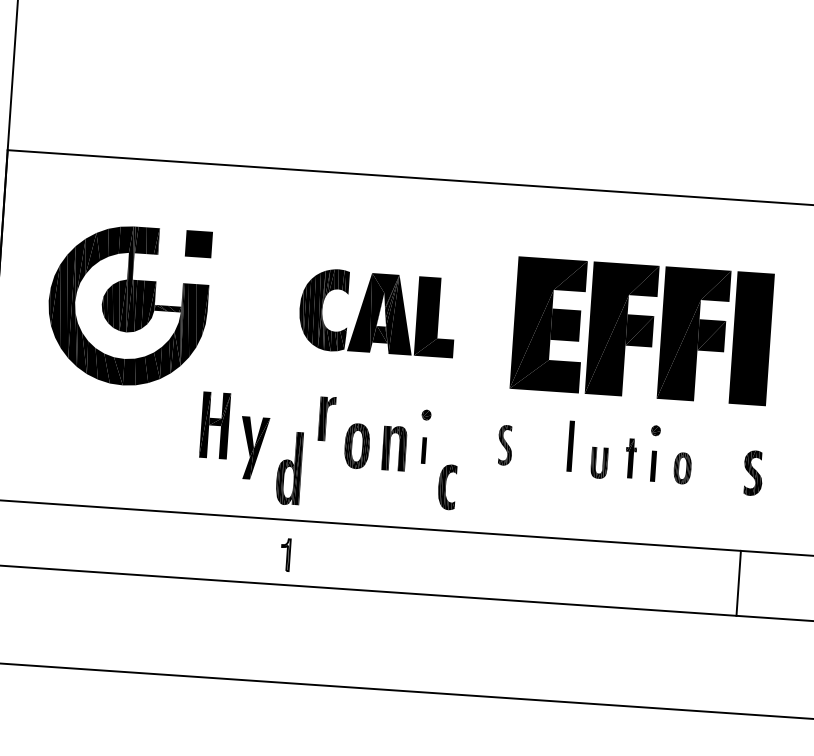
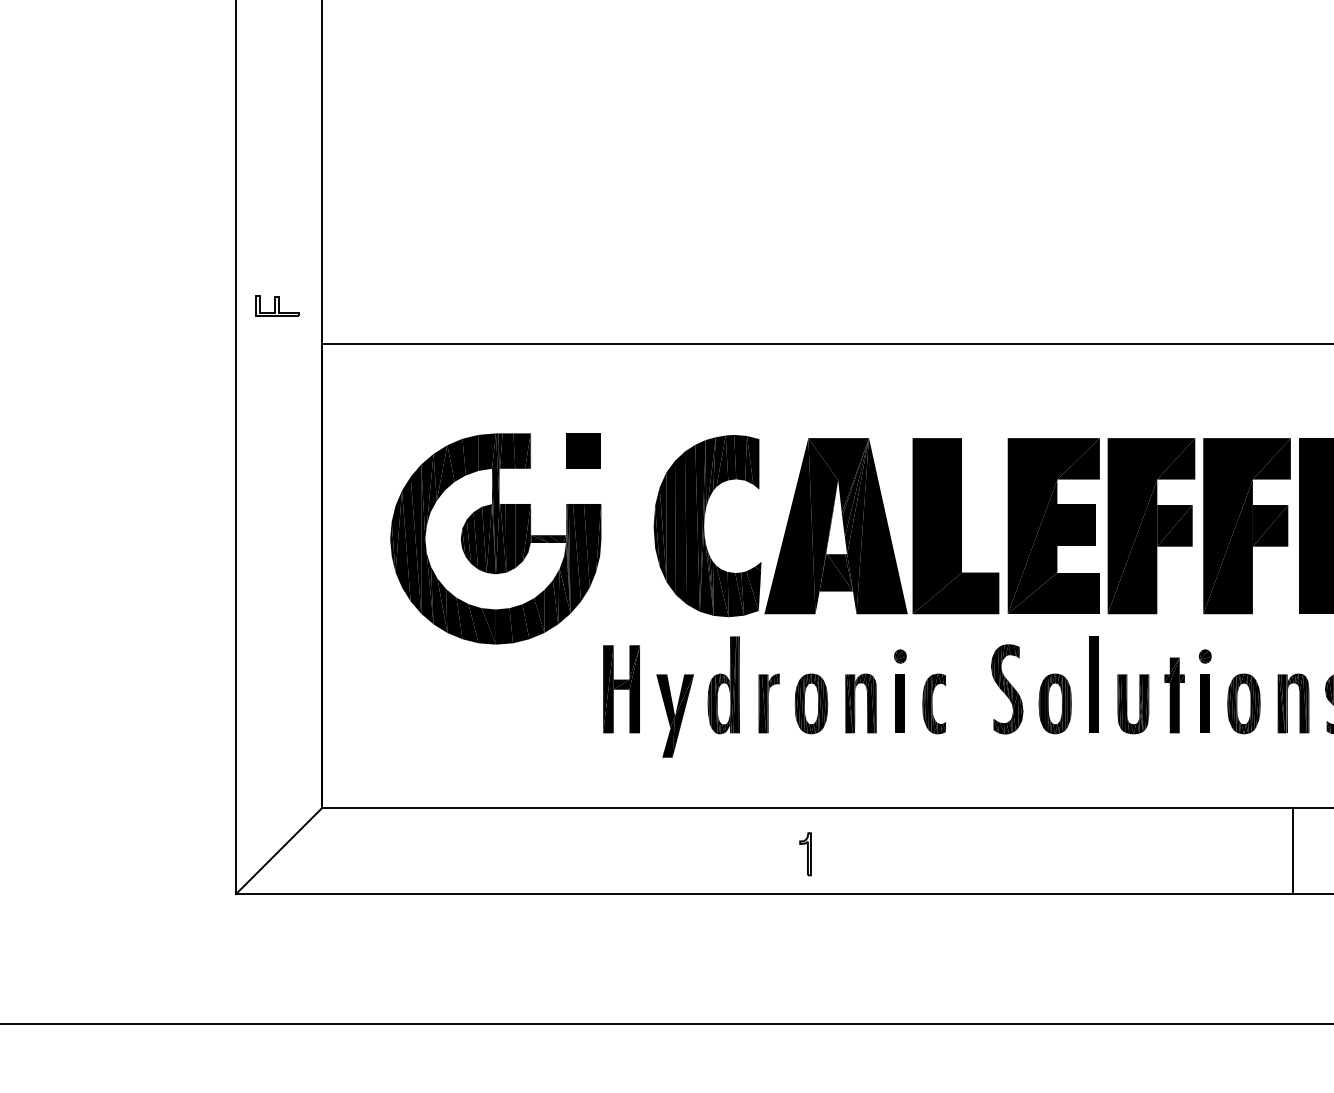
part: (377, 313) -> (826, 526), size x1.67
part: (326, 418) -> (768, 703), moved
part: (505, 445) -> (1007, 689), size x1.67
part: (570, 446) -> (1093, 684), size x1.43
part: (423, 450) -> (899, 703), size x1.67
part: (540, 458) -> (1054, 703), added
part: (630, 458) -> (1174, 695), size x1.43
part: (599, 463) -> (1133, 704), size x1.43
part: (652, 466) -> (1204, 703), size x1.43
part: (289, 468) -> (723, 685), moved
part: (682, 468) -> (1243, 703), size x1.43
part: (719, 470) -> (1293, 703), added
part: (446, 486) -> (933, 703), moved
part: (285, 555) -> (805, 854), moved
line: (738, 583) -> (1293, 850), moved

